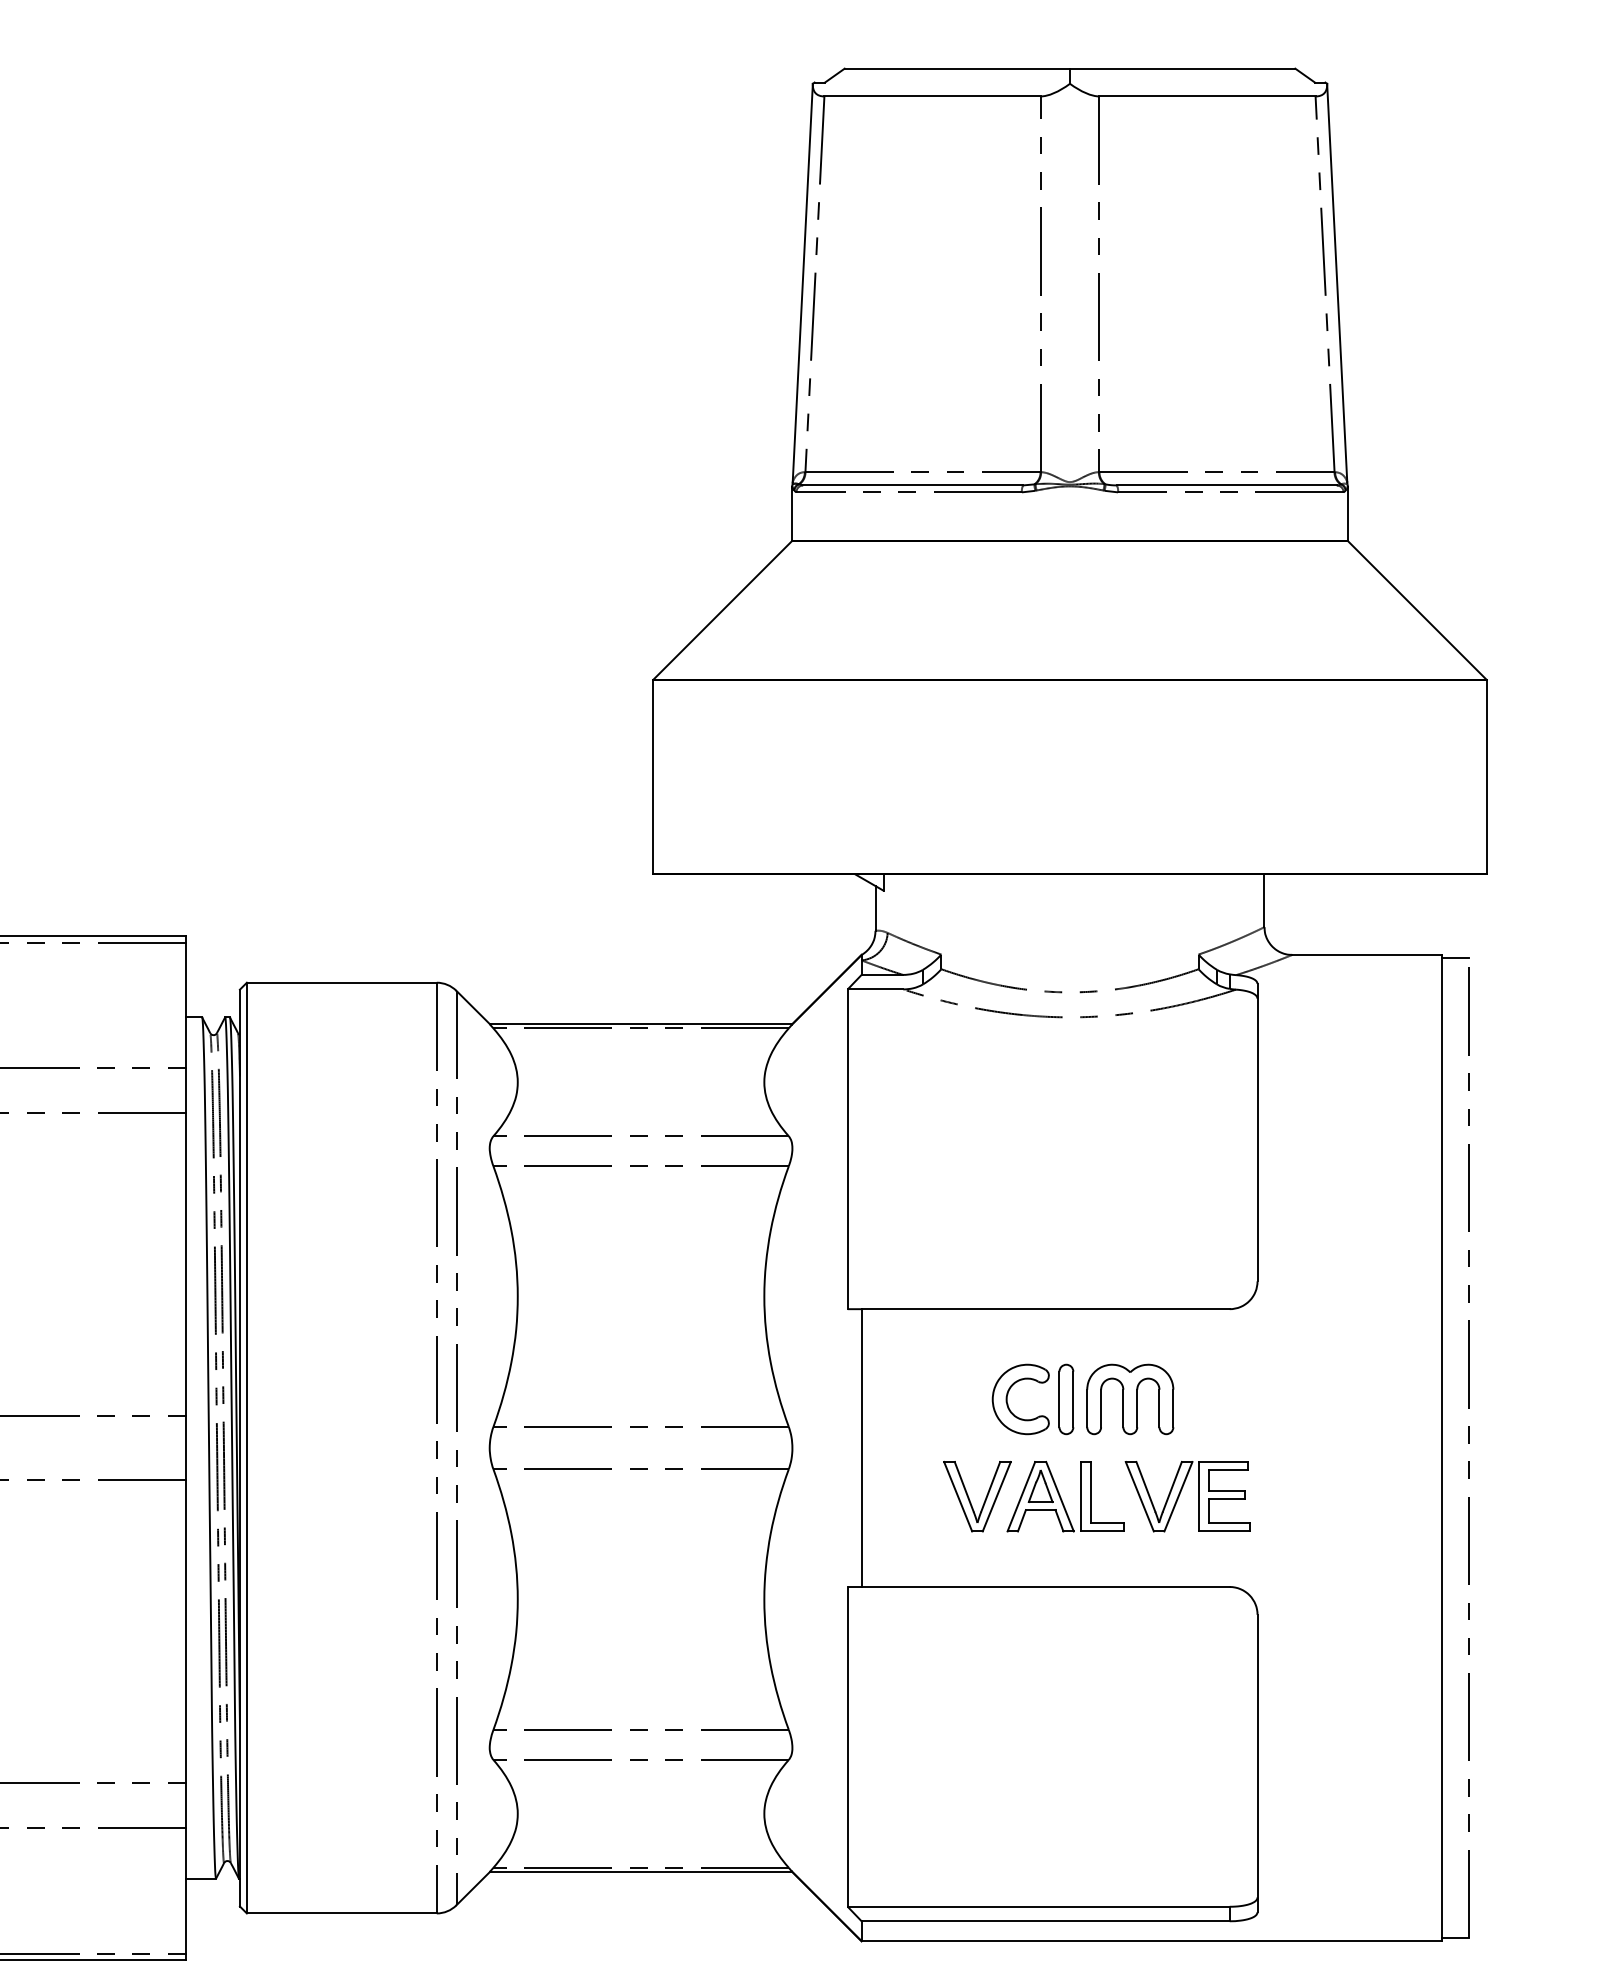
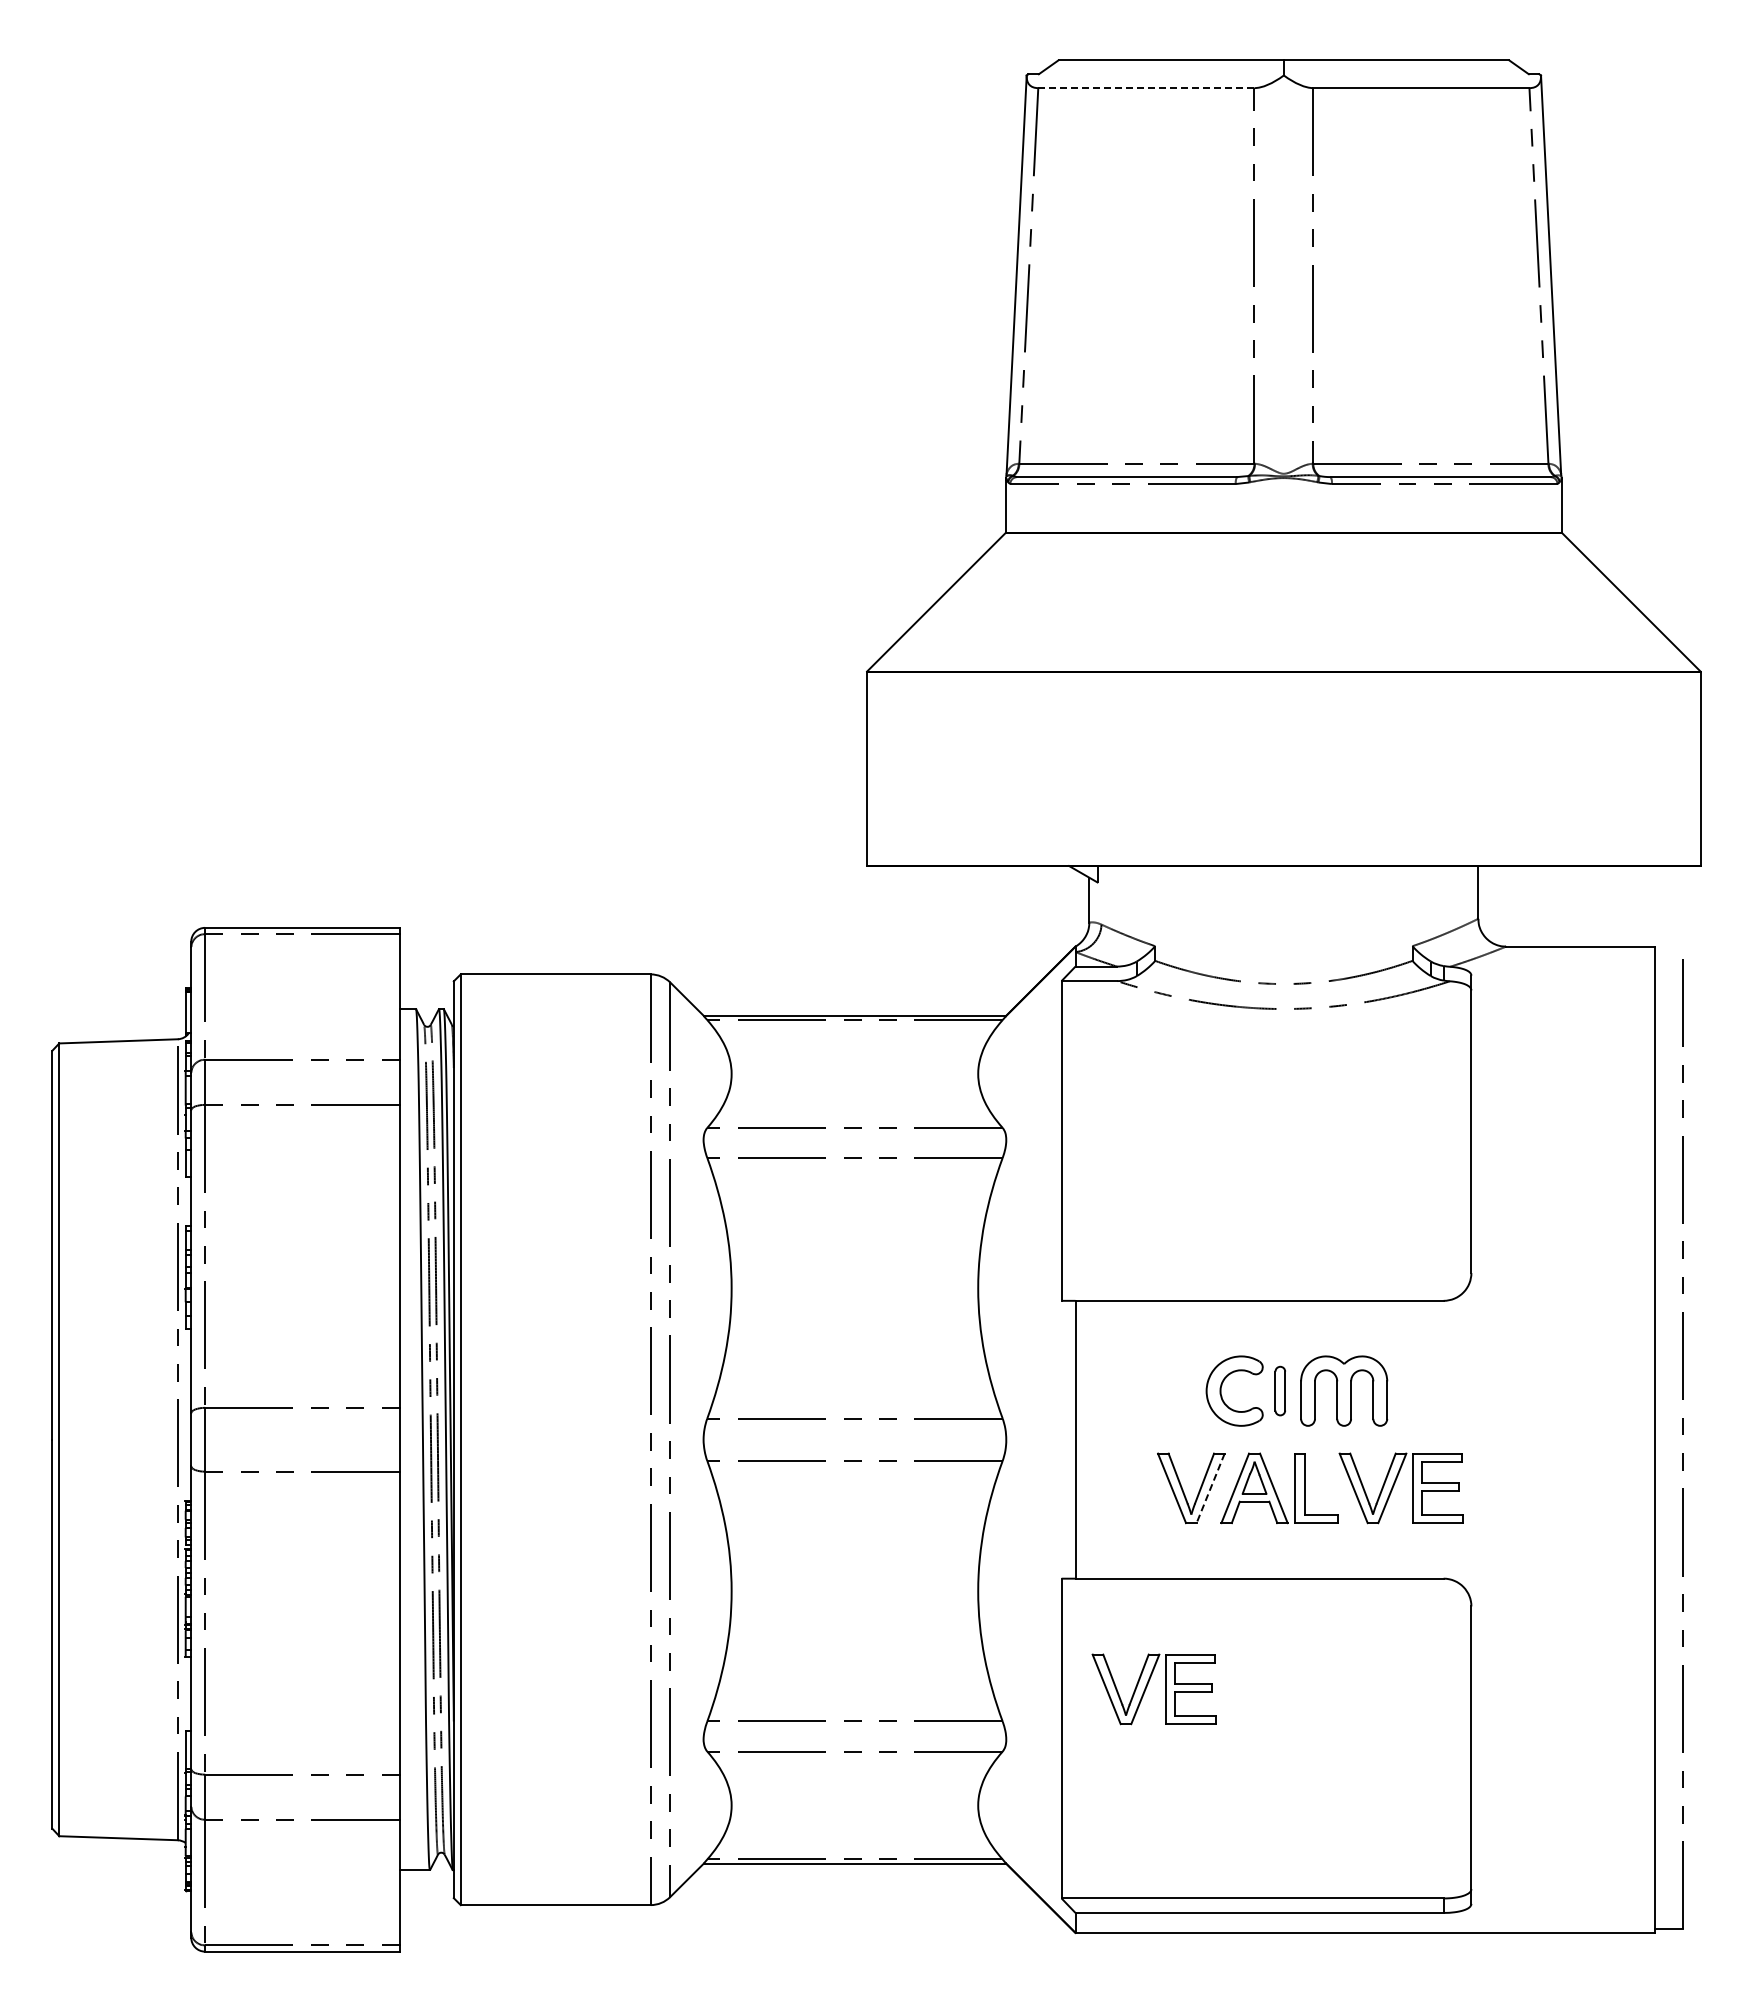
line: (931, 96) -> (1145, 88), solid -> dashed
line: (1455, 958) -> (1669, 950), removed
part: (1066, 1398) -> (1280, 1390), size x0.7
line: (996, 1496) -> (1210, 1488), solid -> dashed
part: (933, 1695) -> (1147, 1687), added

